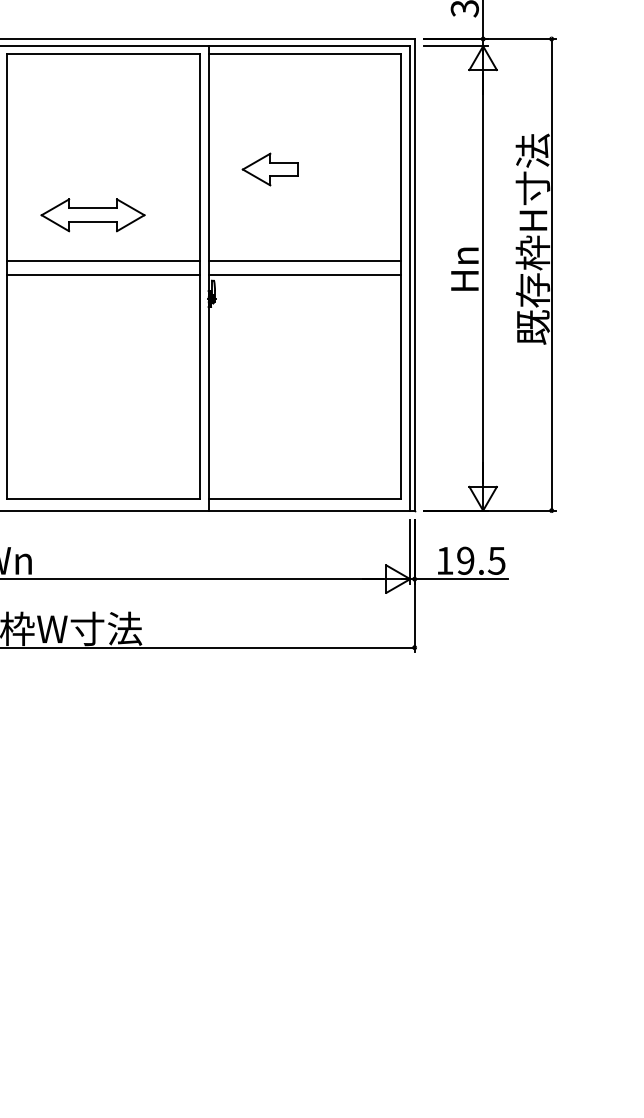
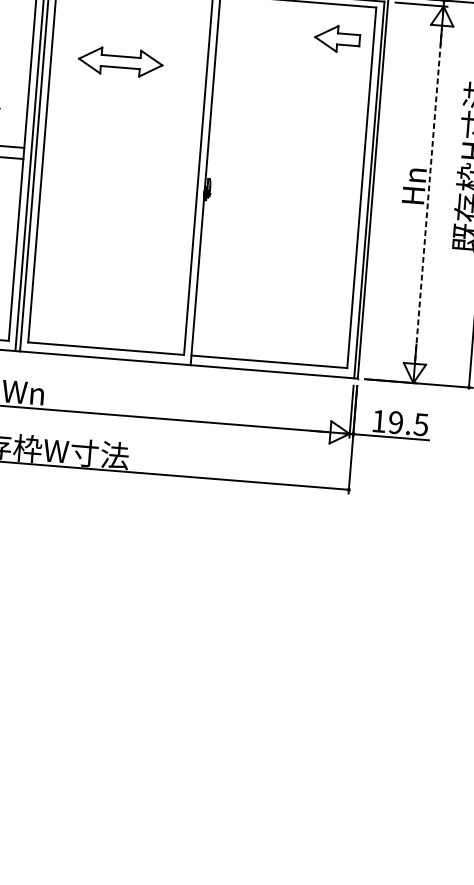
part: (269, 169) -> (336, 38), moved
part: (92, 215) -> (120, 62), moved
line: (103, 260) -> (121, 155), removed
line: (304, 260) -> (284, 168), removed
line: (103, 274) -> (120, 166), removed
line: (304, 274) -> (283, 179), removed
line: (483, 278) -> (428, 194), solid -> dashed

